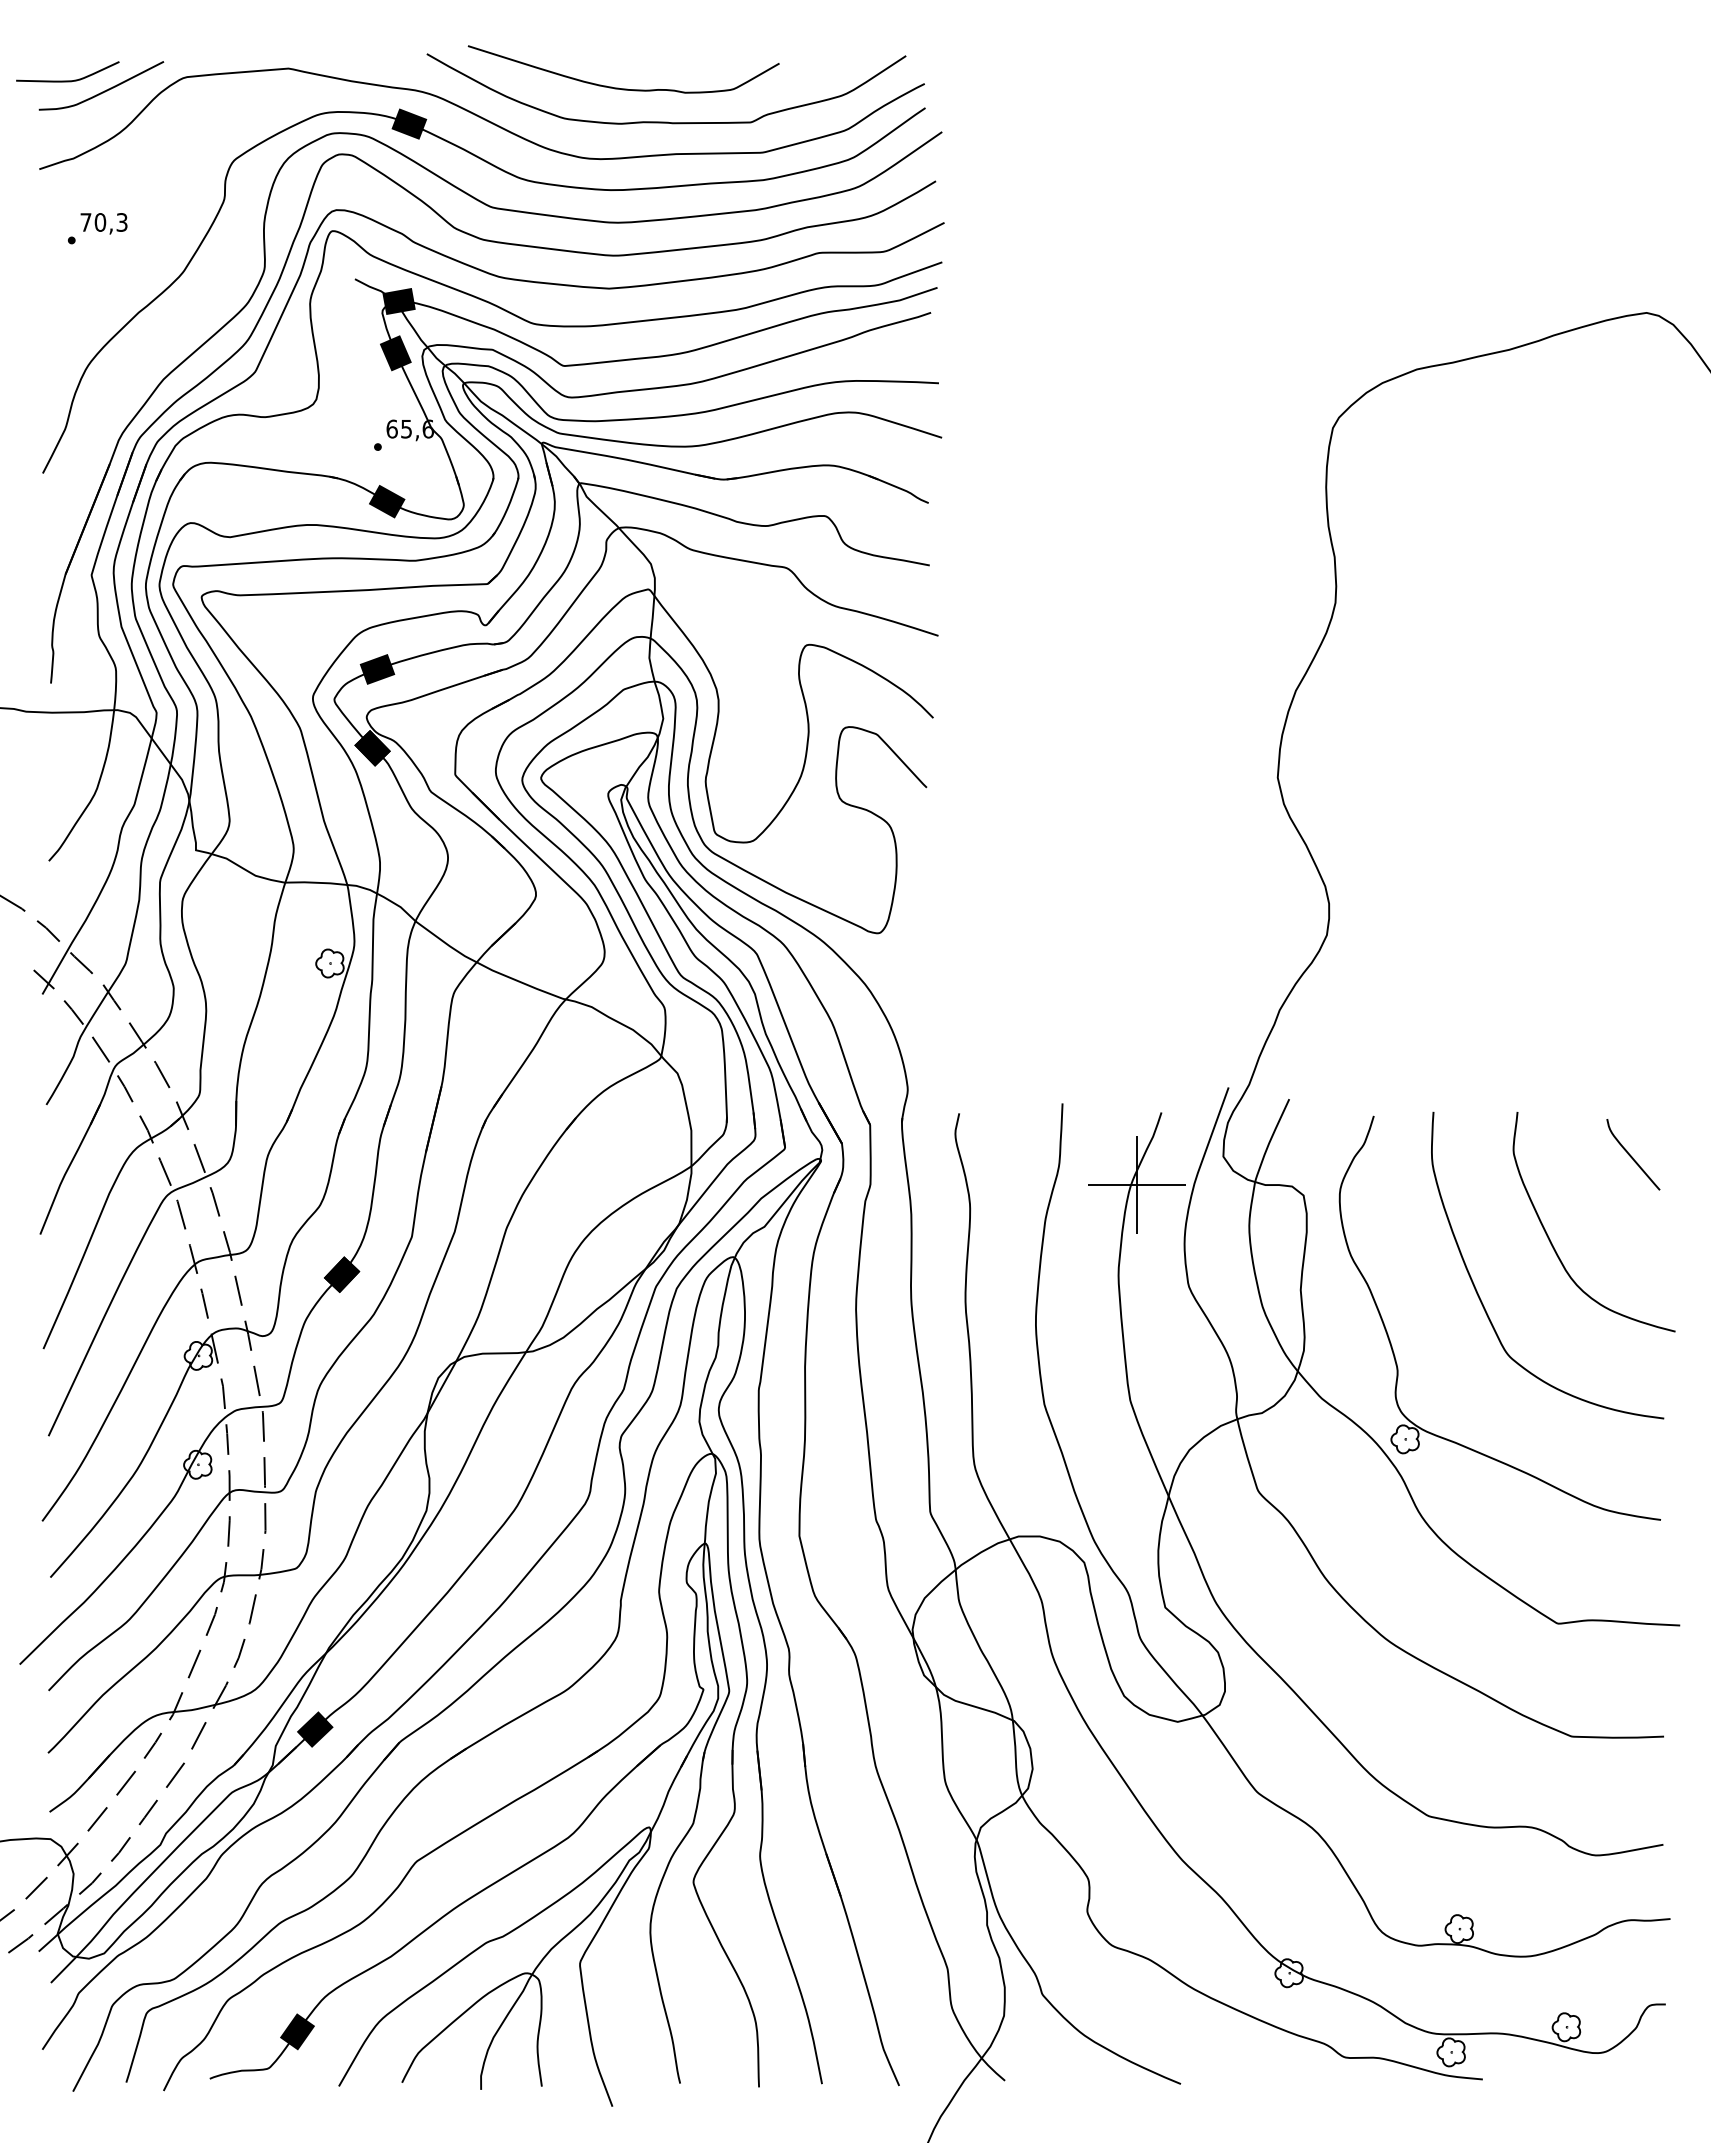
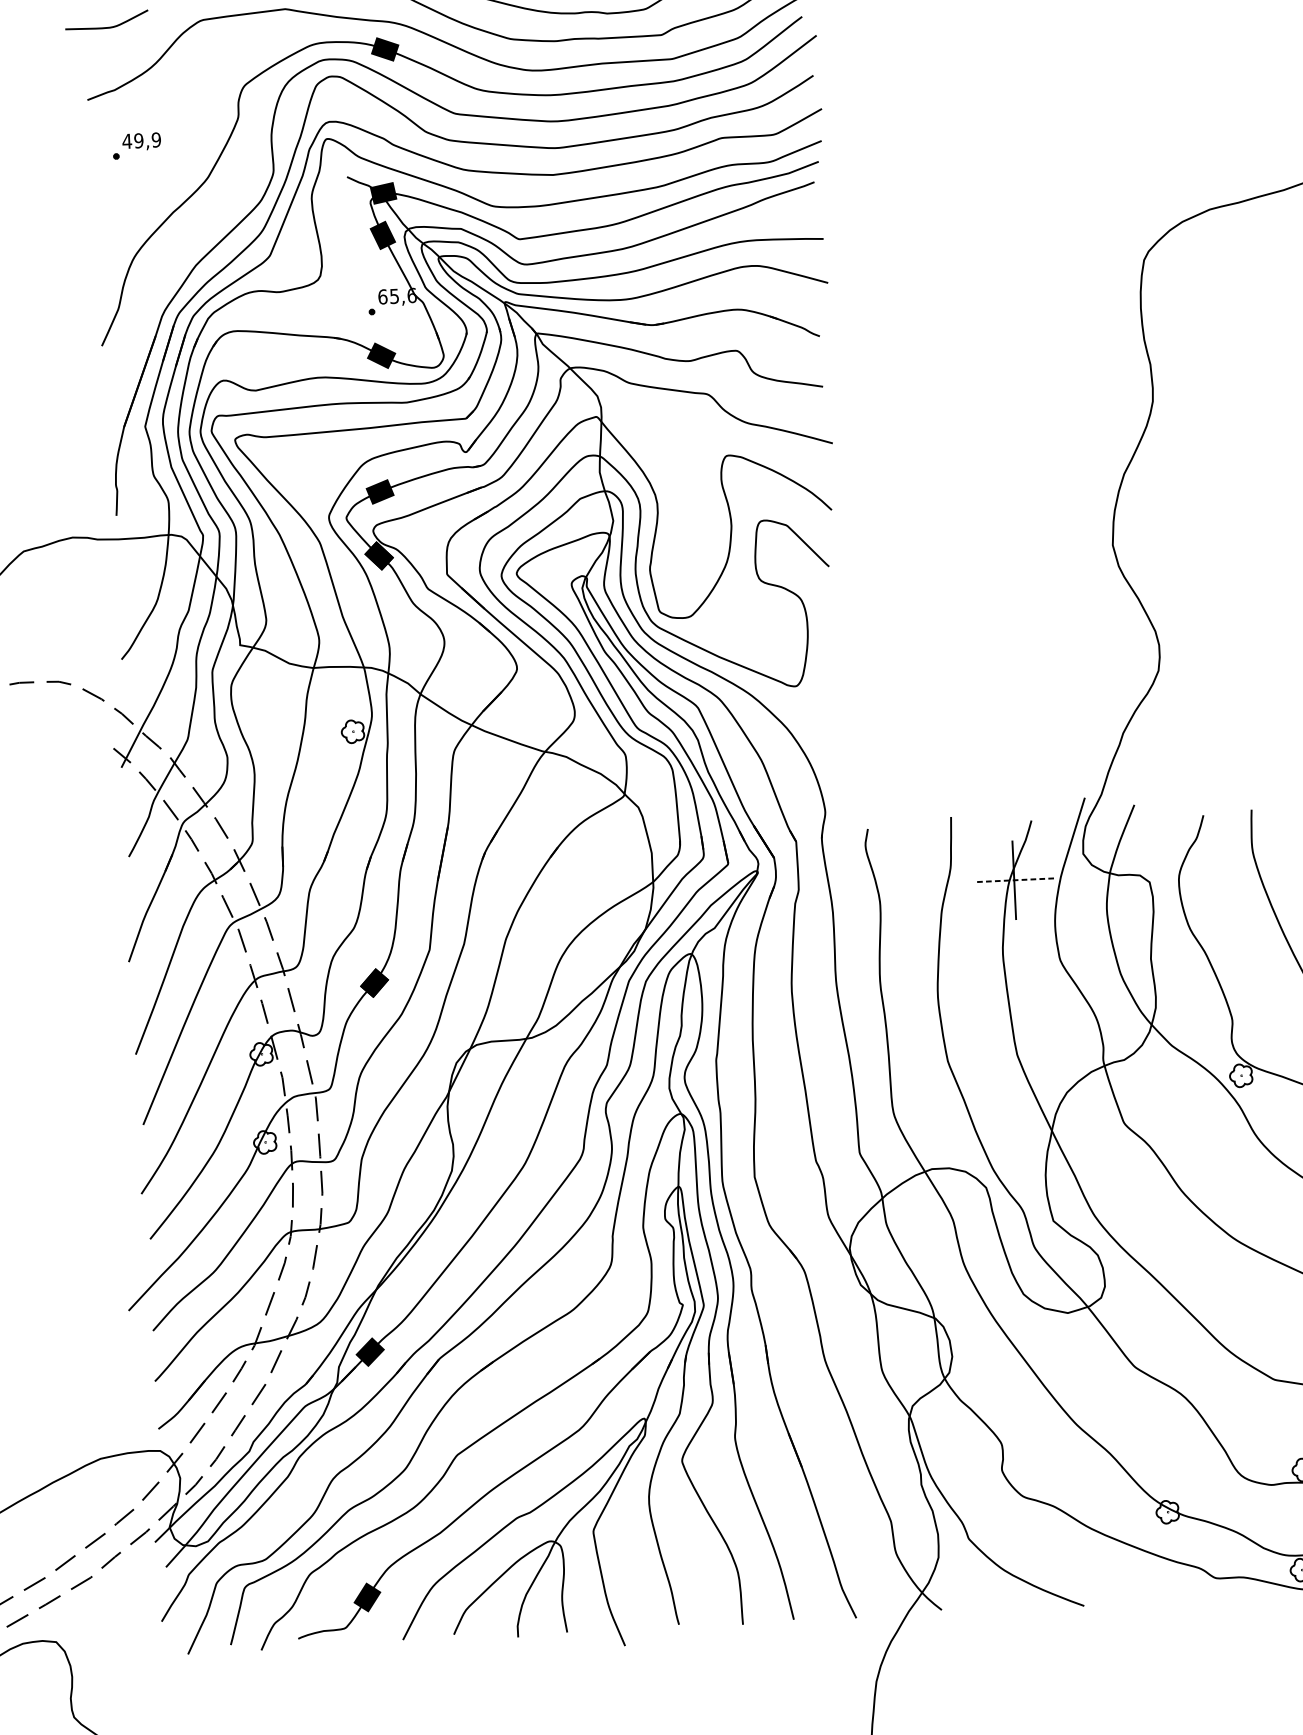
curve: (104, 90) -> (137, 33), removed
text: (103, 222) -> (141, 140), 70,3 -> 49,9
line: (1136, 1185) -> (1014, 880), solid -> dashed

